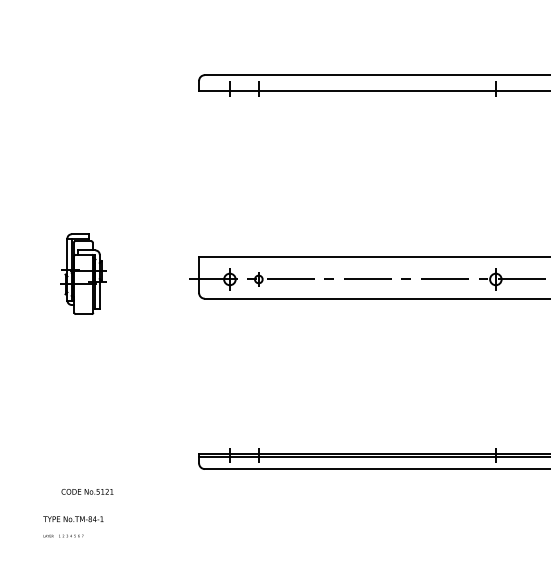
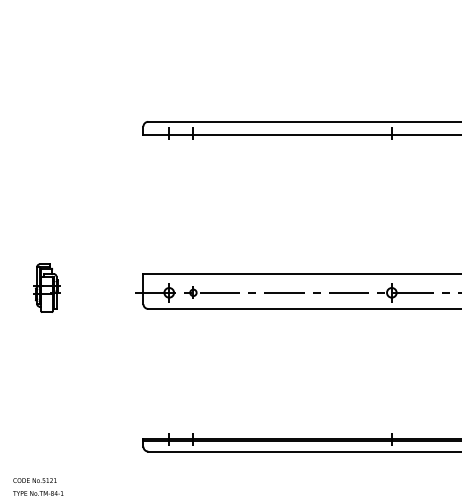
part: (83, 273) -> (46, 287), size x0.71
text: (86, 491) -> (34, 480), moved

